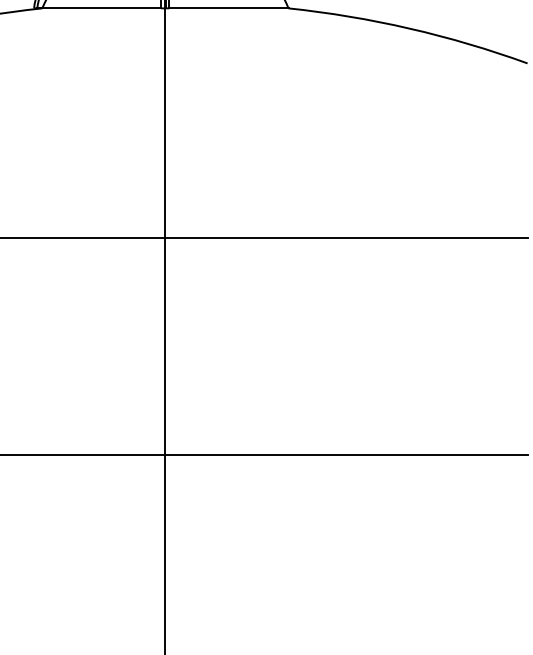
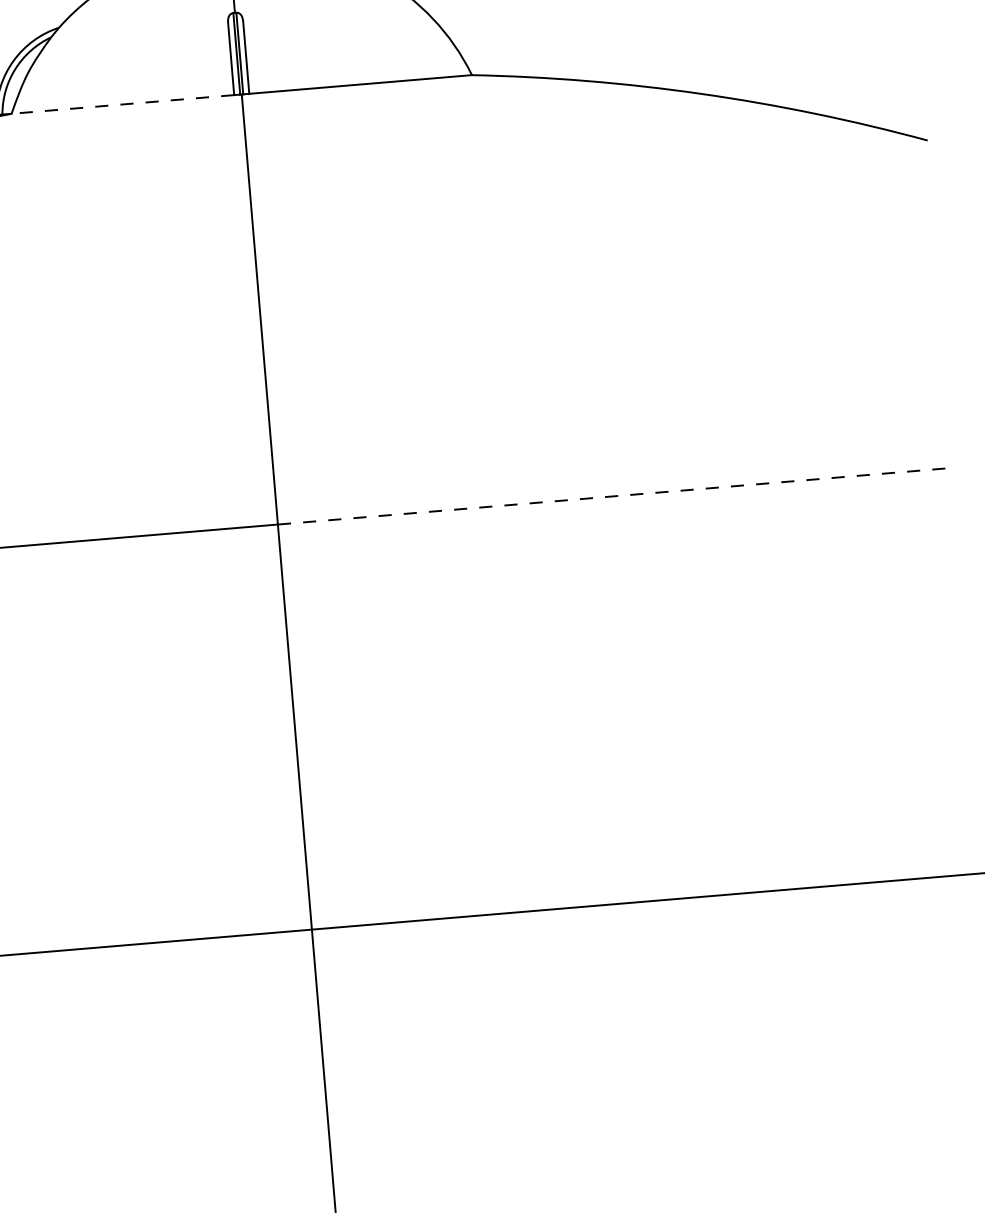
line: (101, 8) -> (122, 104), solid -> dashed
line: (346, 238) -> (616, 496), solid -> dashed

